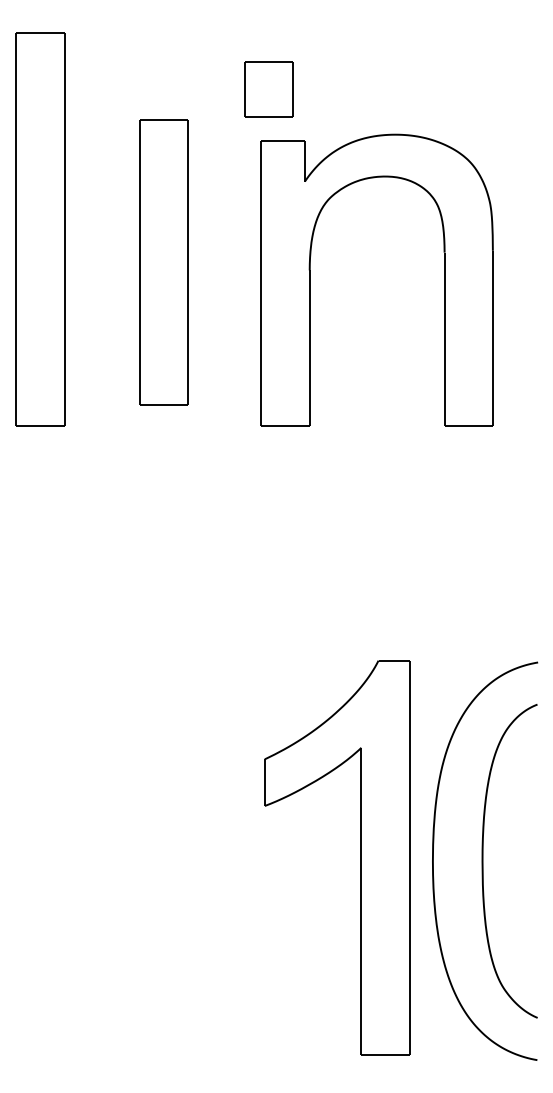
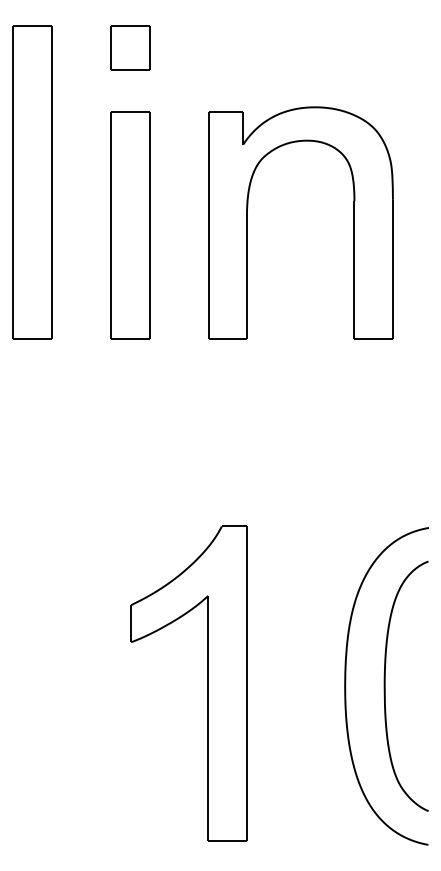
part: (268, 88) -> (130, 47), moved
part: (163, 261) -> (130, 225), moved
part: (360, 857) -> (207, 683), moved

